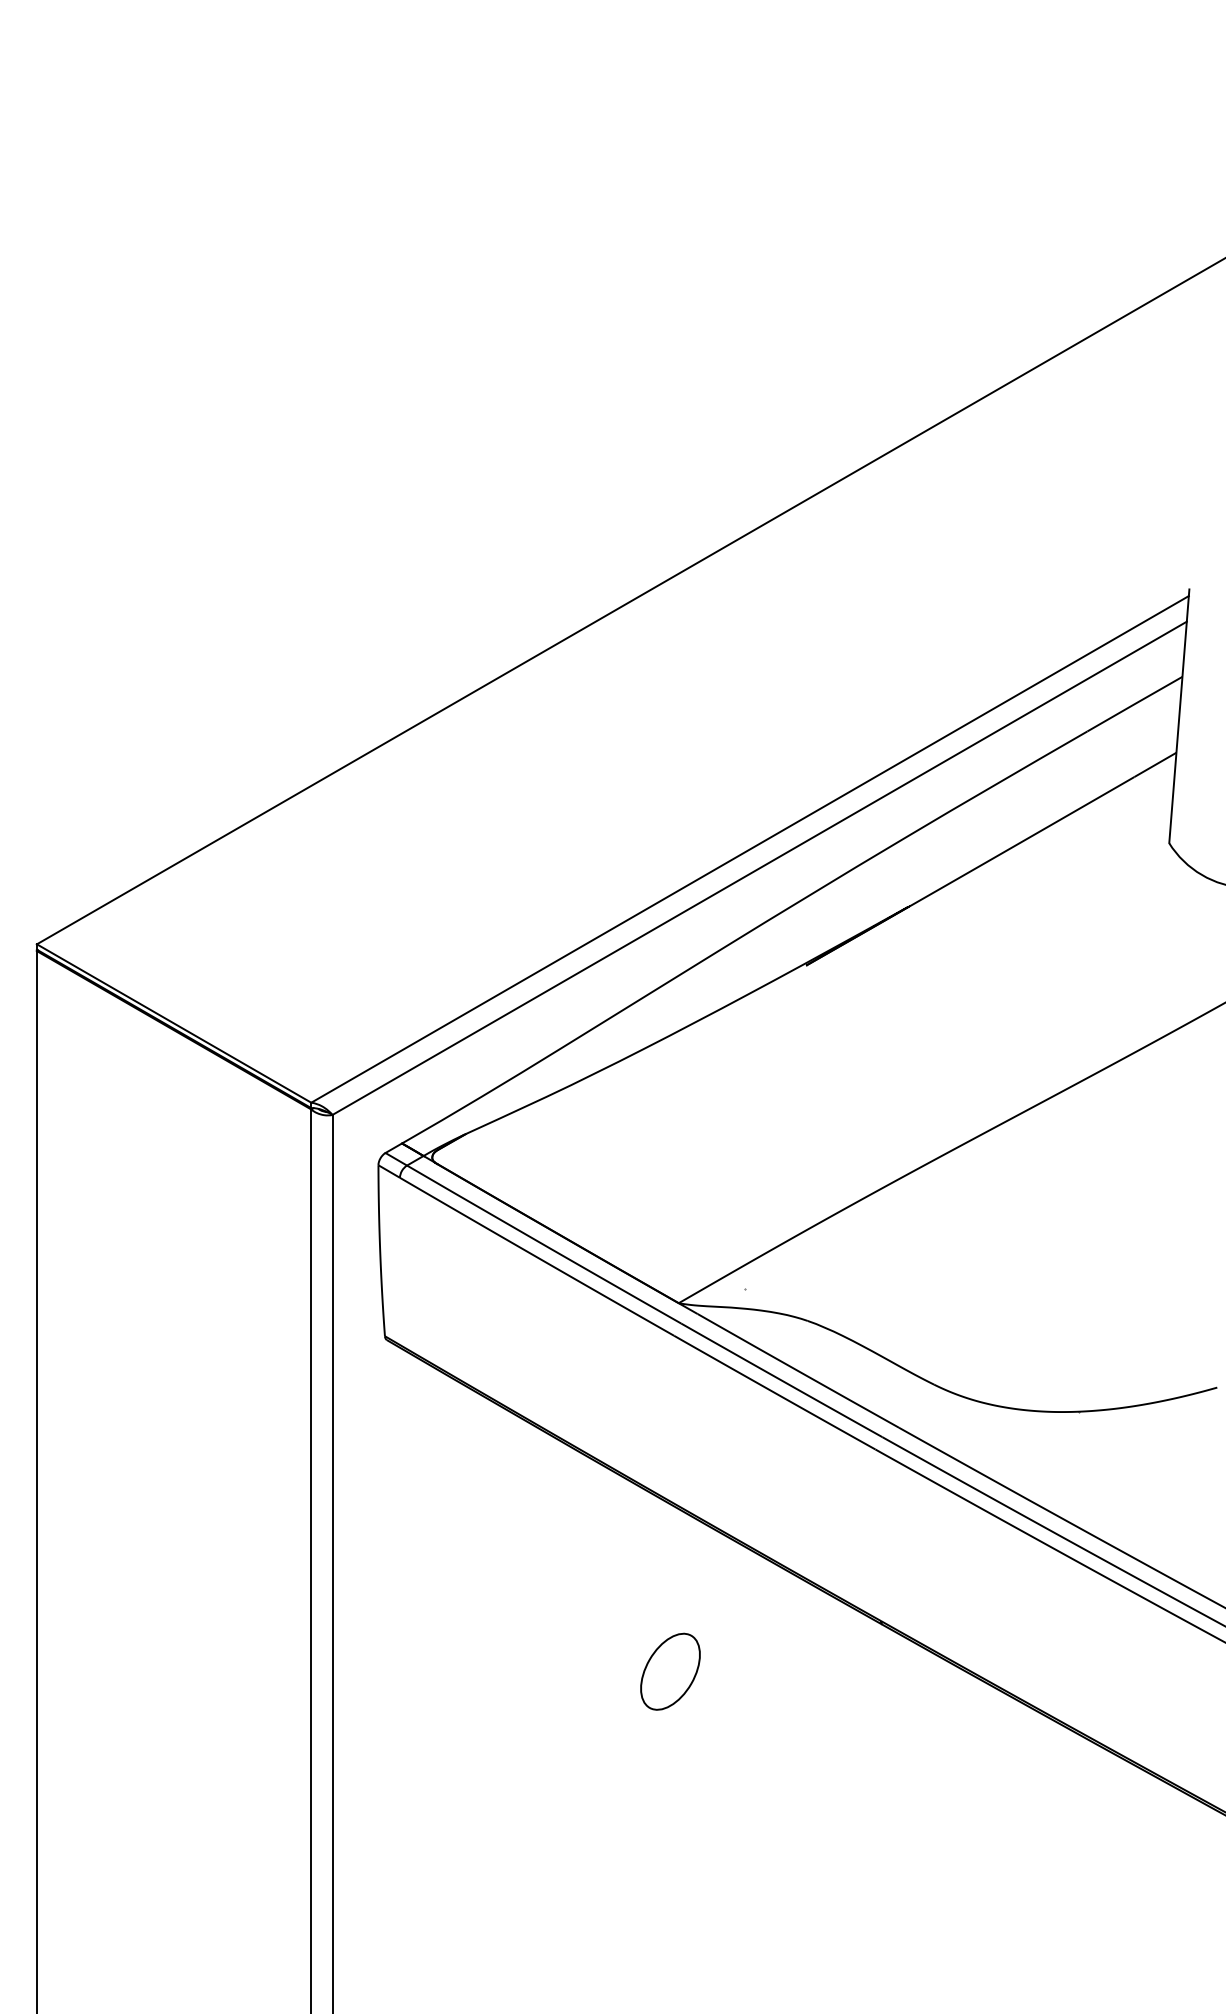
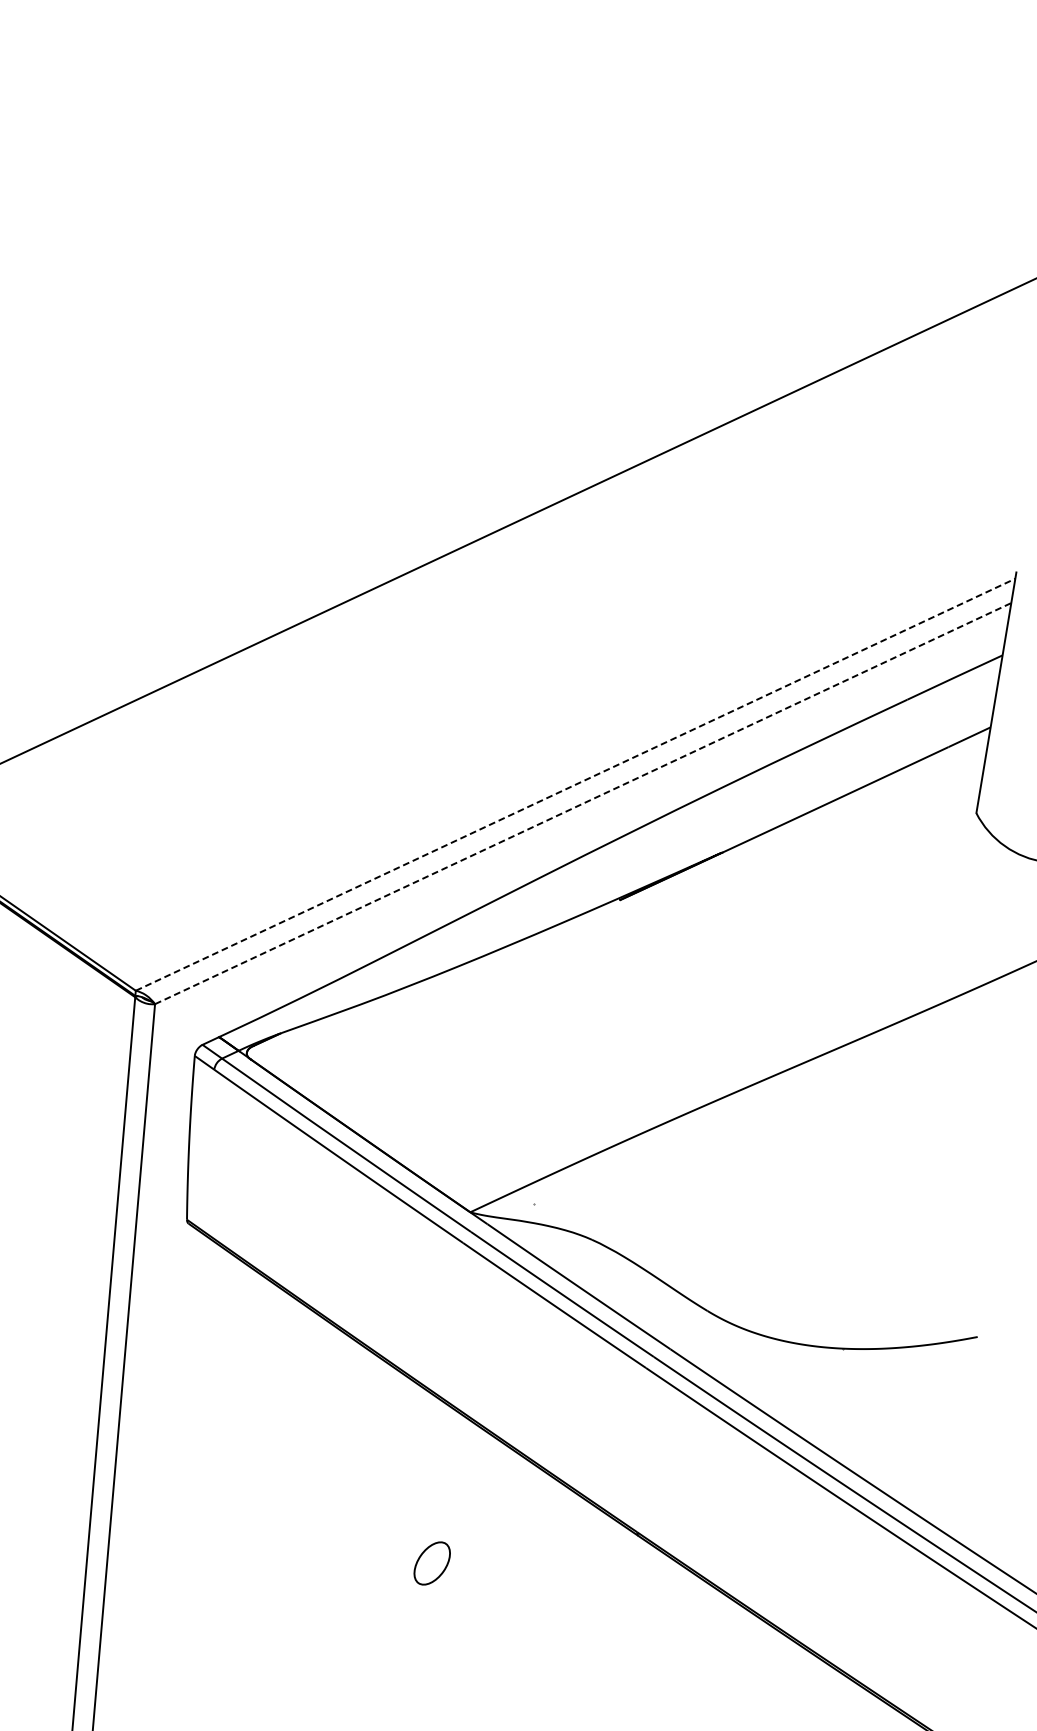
line: (750, 849) -> (575, 784), solid -> dashed
line: (760, 868) -> (583, 803), solid -> dashed
part: (670, 1671) -> (432, 1563), size x0.6

